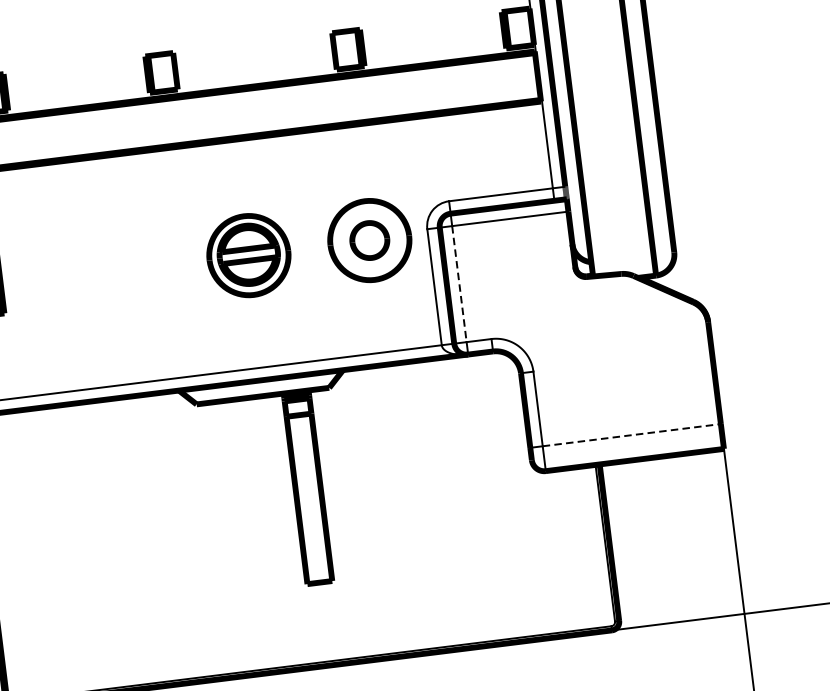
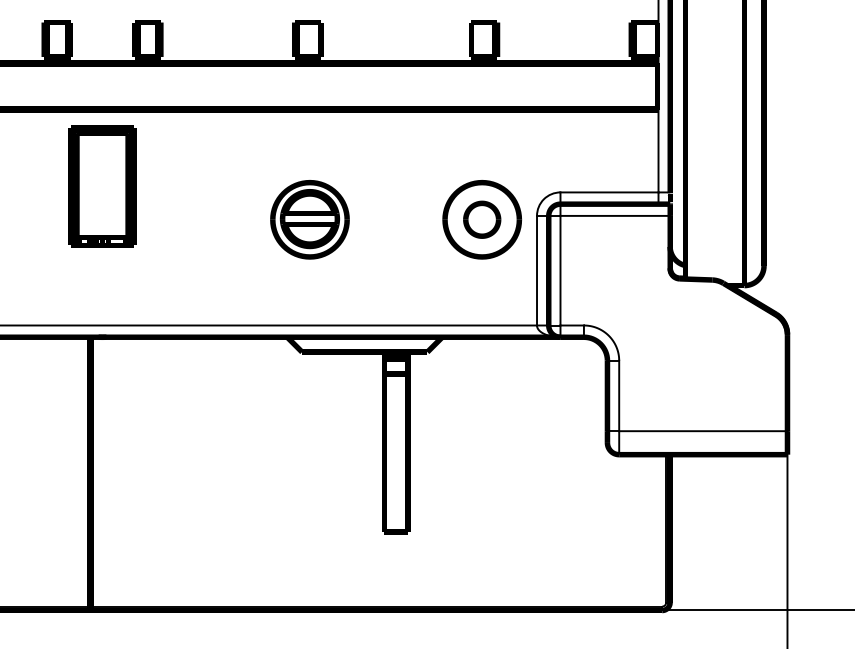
part: (248, 255) -> (309, 219), moved
line: (459, 283) -> (560, 270), dashed -> solid
line: (632, 435) -> (703, 431), dashed -> solid

